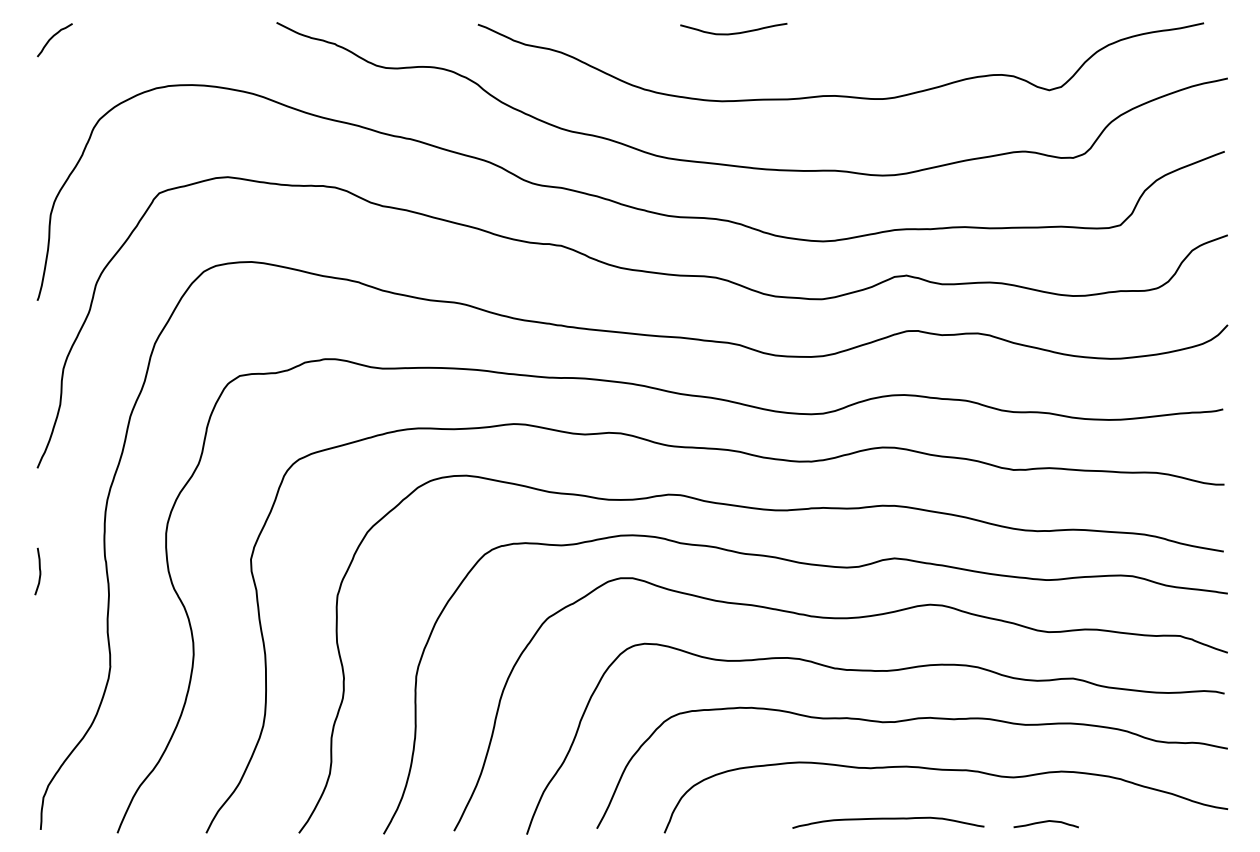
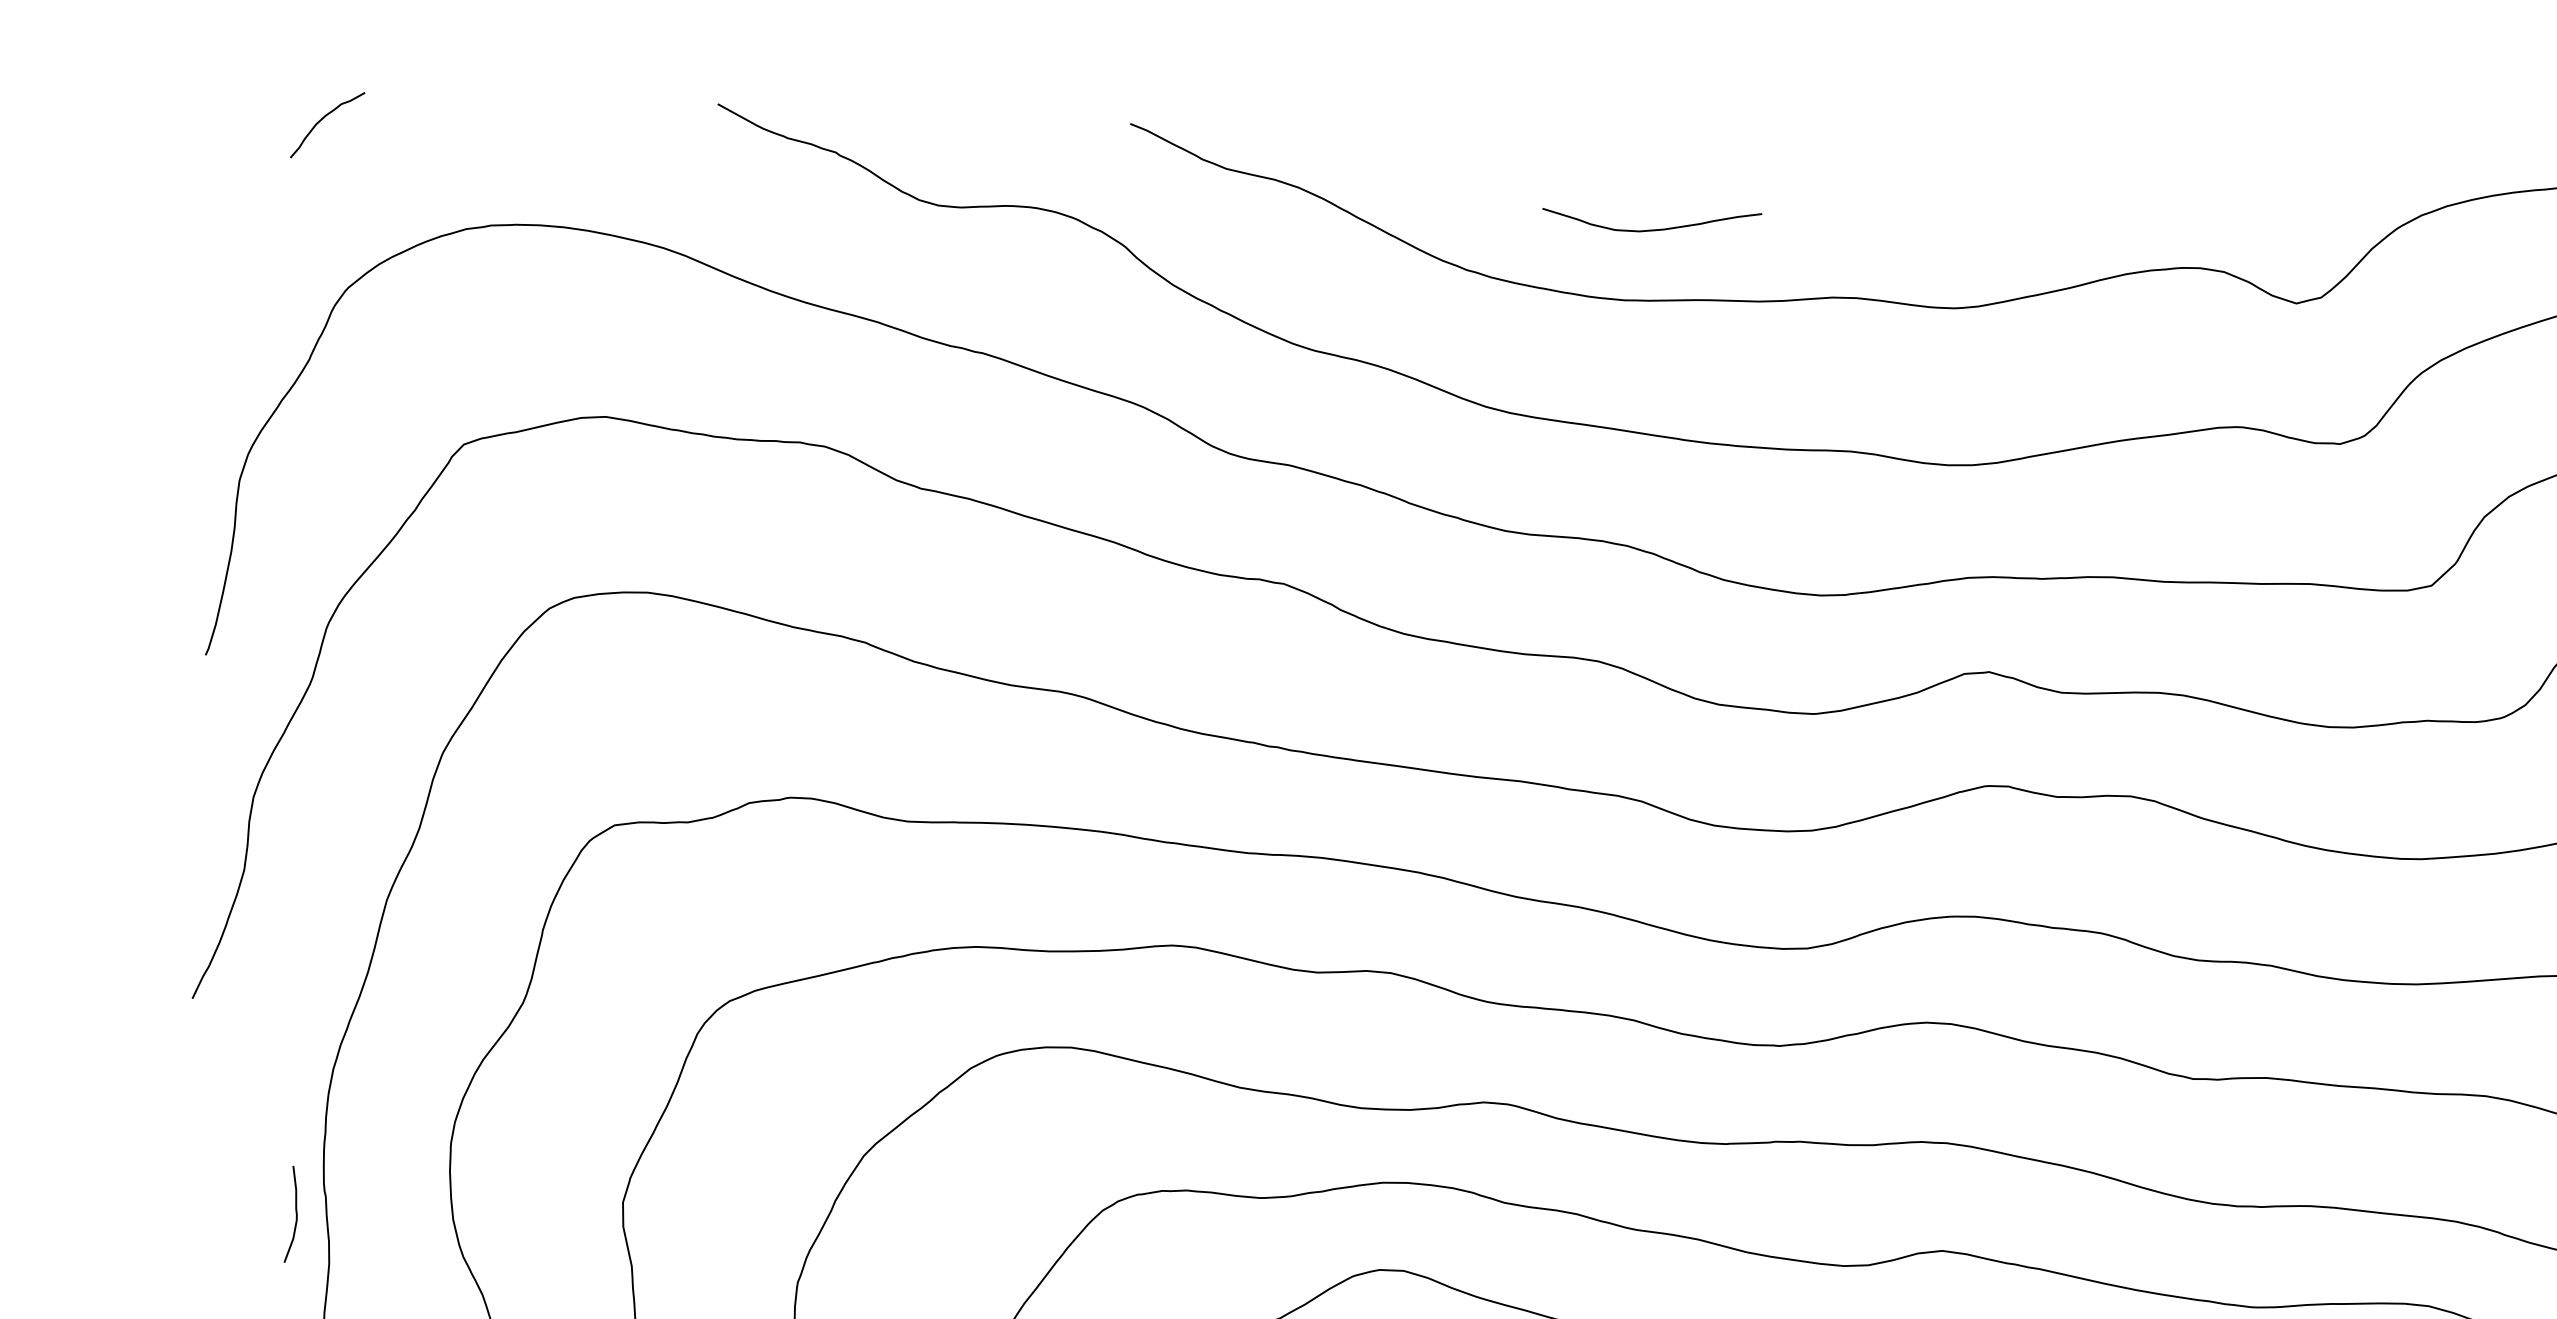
curve: (733, 32) -> (1650, 227), moved
curve: (52, 38) -> (322, 121), moved
curve: (39, 571) -> (295, 1214), moved

